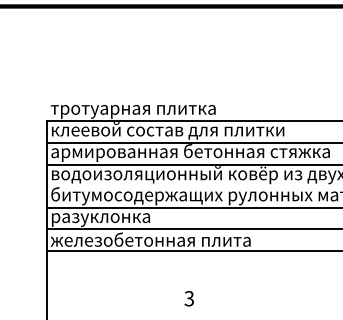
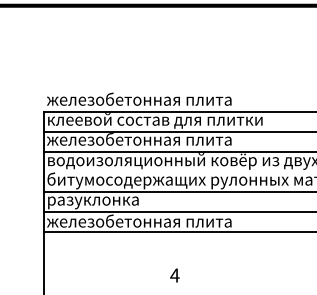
text: (150, 109) -> (139, 100), тротуарная плитка -> железобетонная плита
text: (189, 153) -> (175, 141), армированная бетонная стяжка -> железобетонная плита
text: (188, 298) -> (174, 275), 3 -> 4

